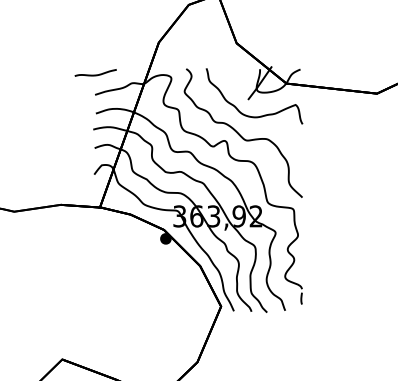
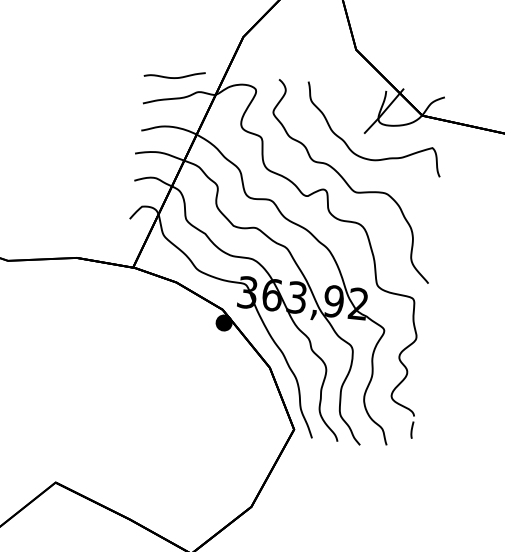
curve: (95, 74) -> (174, 76), moved

